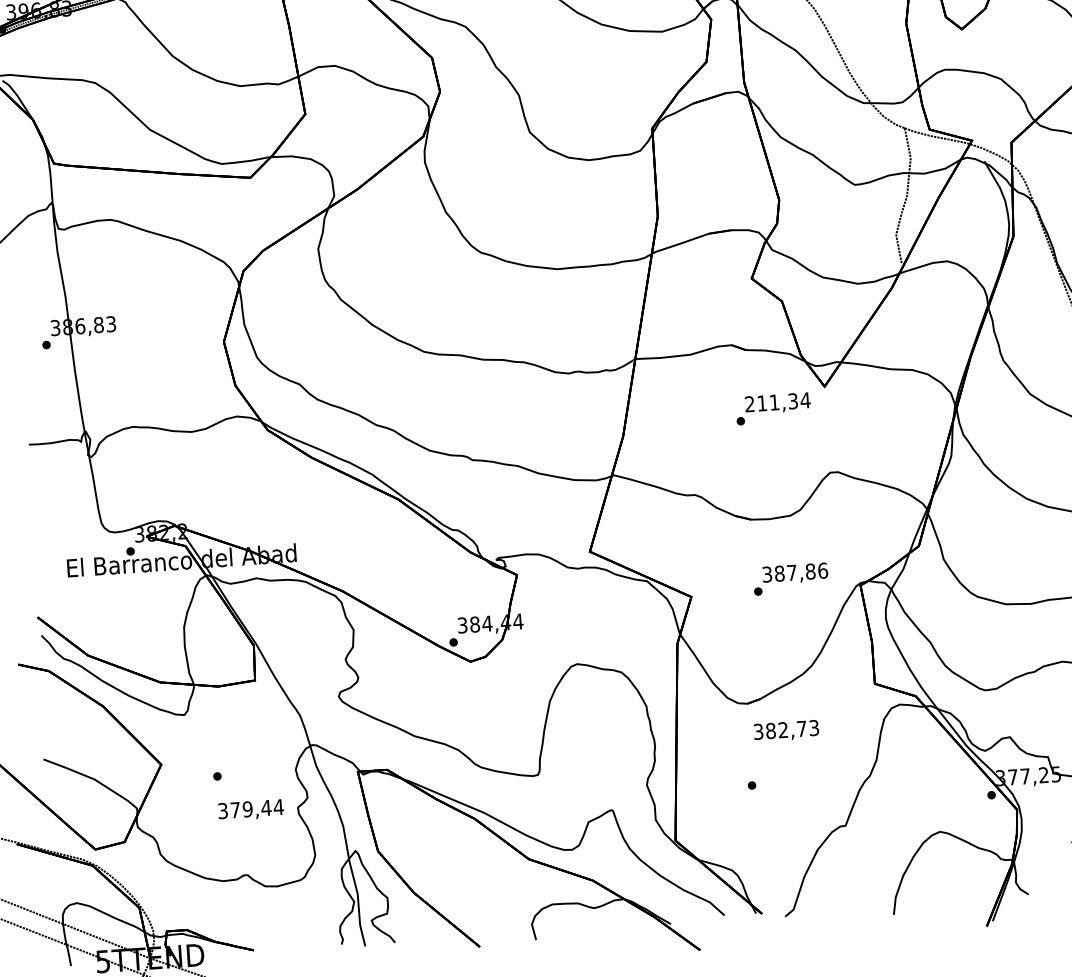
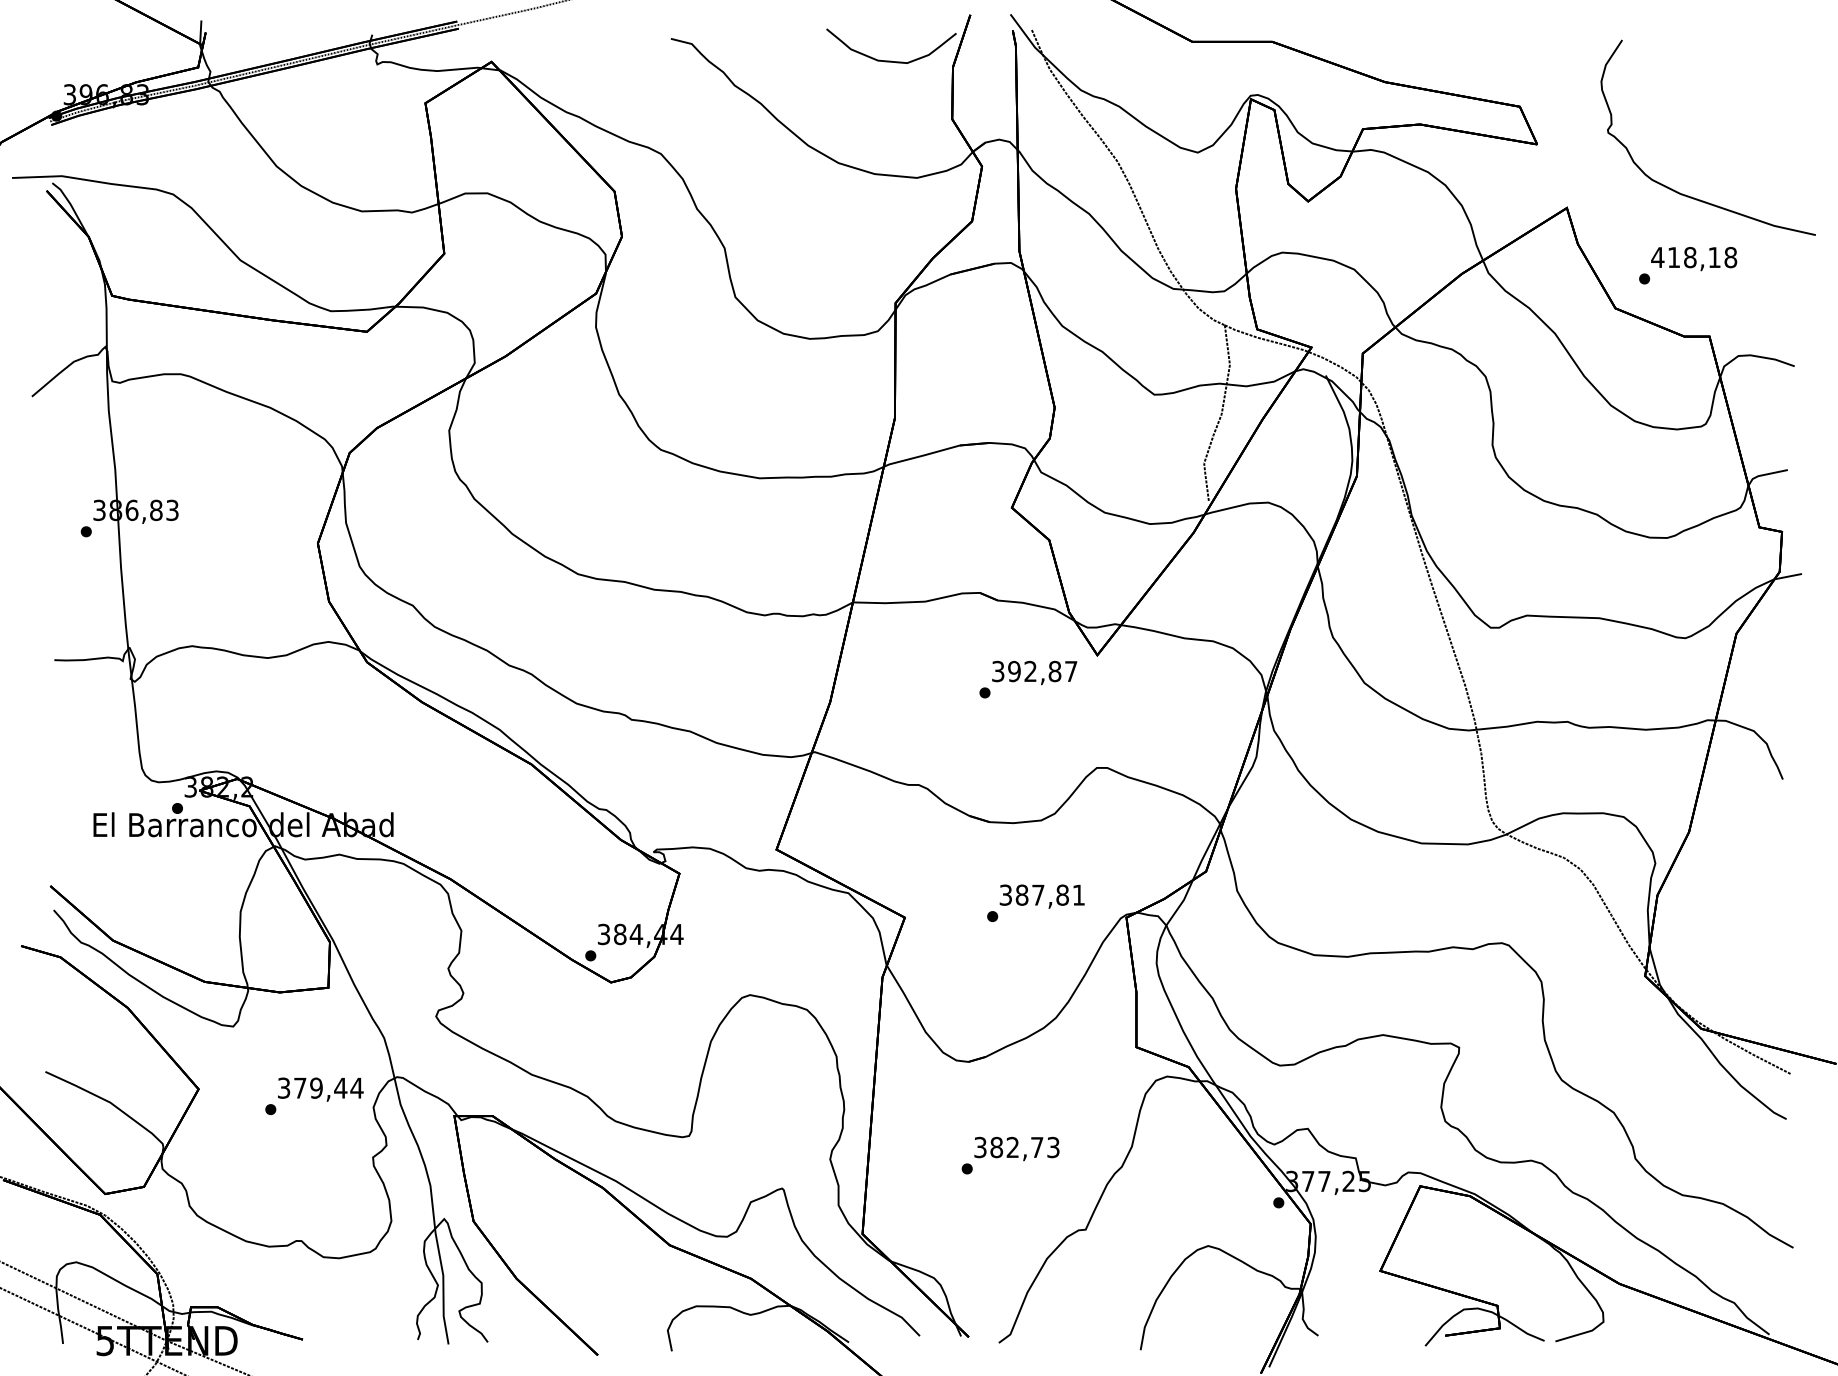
text: (777, 402) -> (1034, 671), 211,34 -> 392,87
text: (822, 570) -> (1078, 894), 387,86 -> 387,81
text: (786, 730) -> (1016, 1148), moved
text: (250, 810) -> (320, 1089), moved

